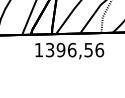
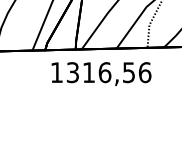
text: (60, 49) -> (88, 71), 1396,56 -> 1316,56

